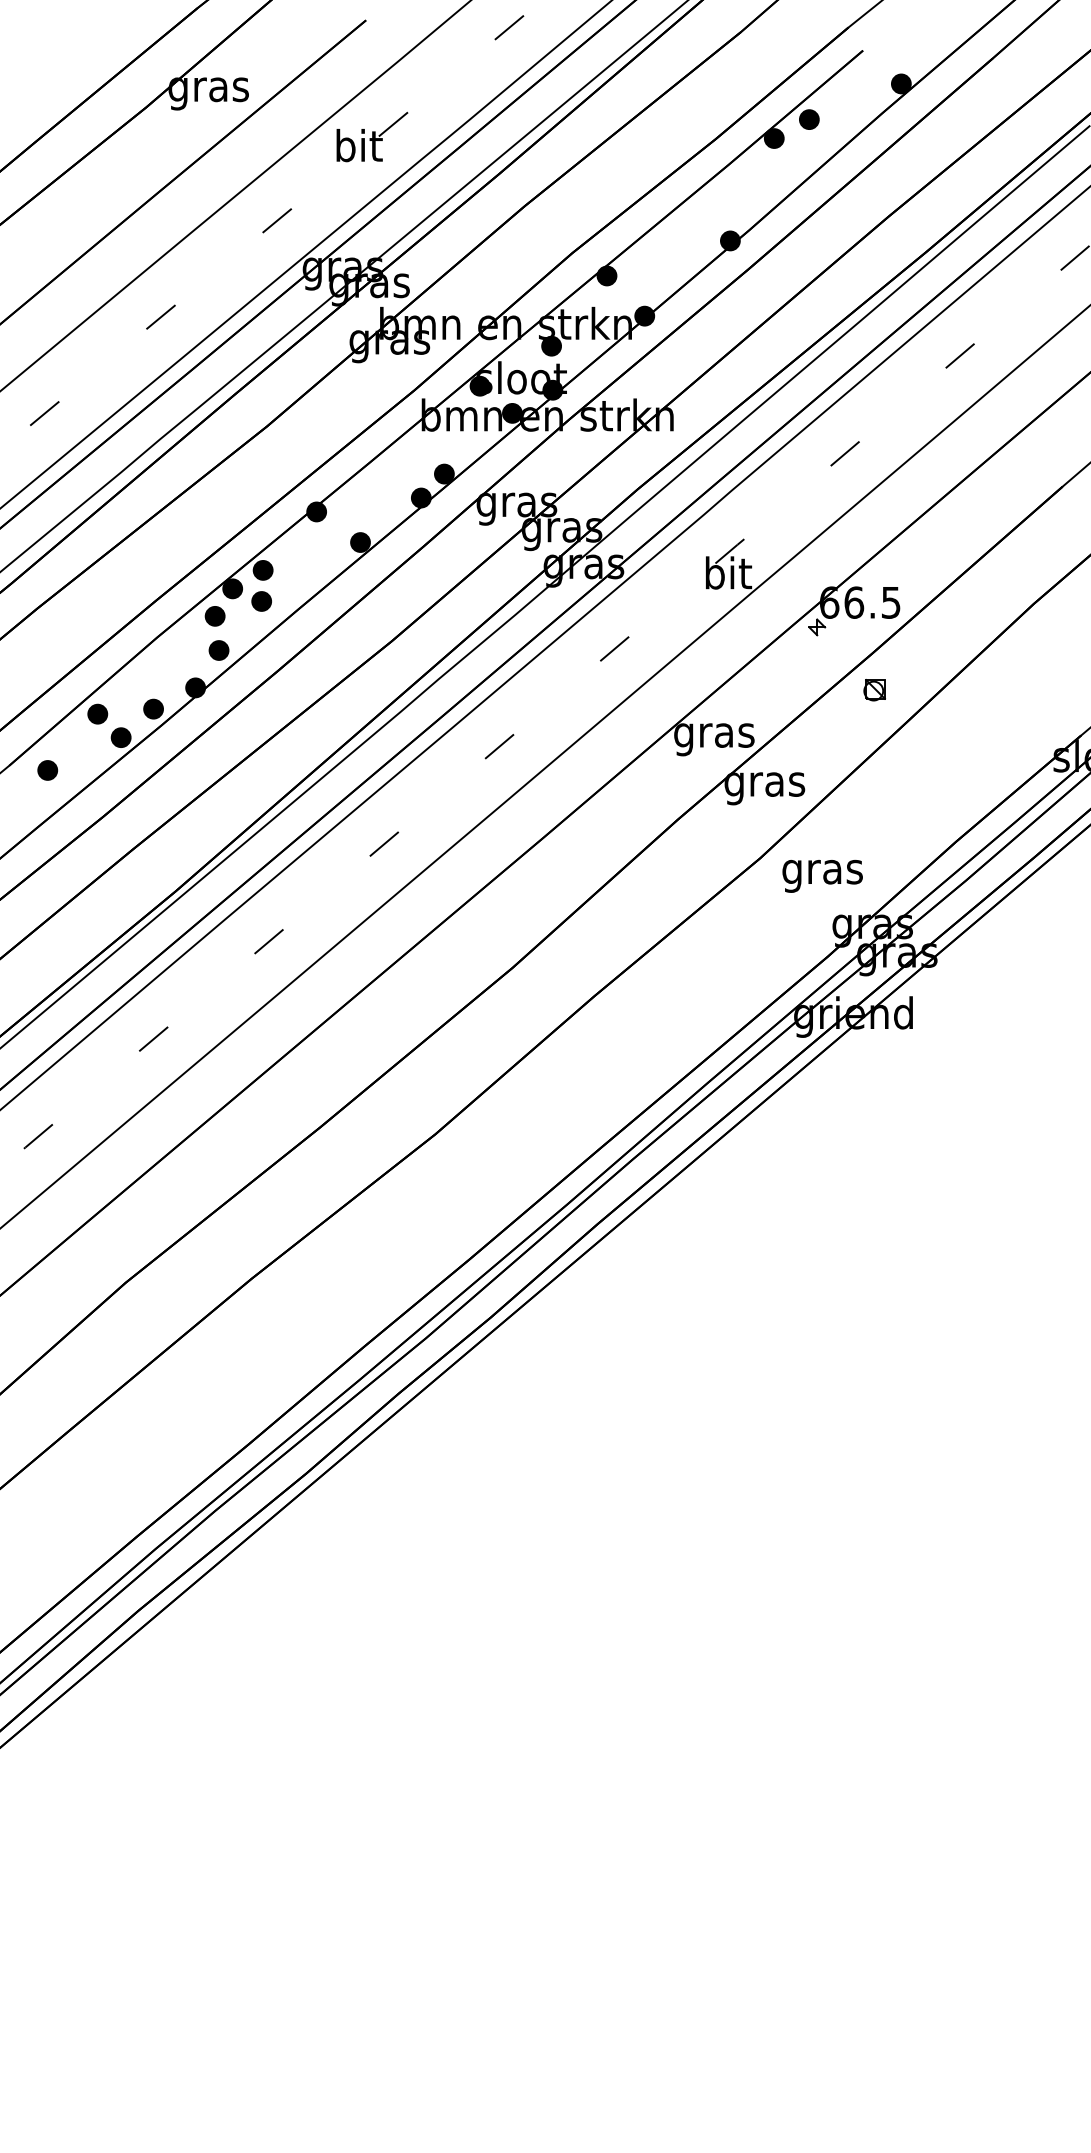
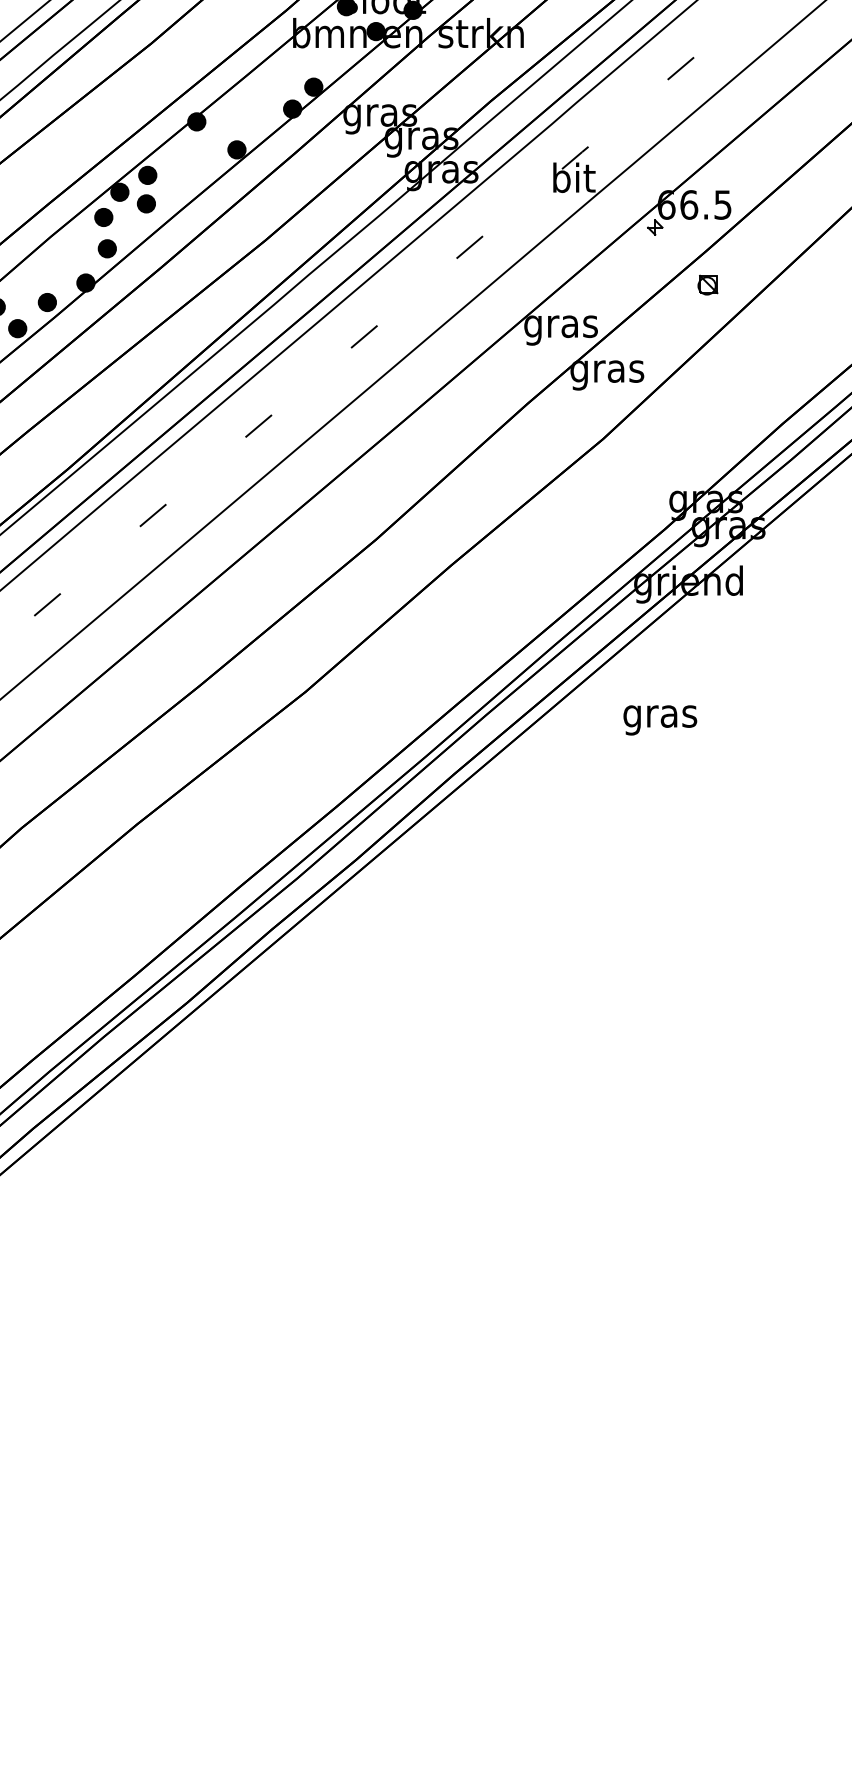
text: (822, 876) -> (660, 720), moved

